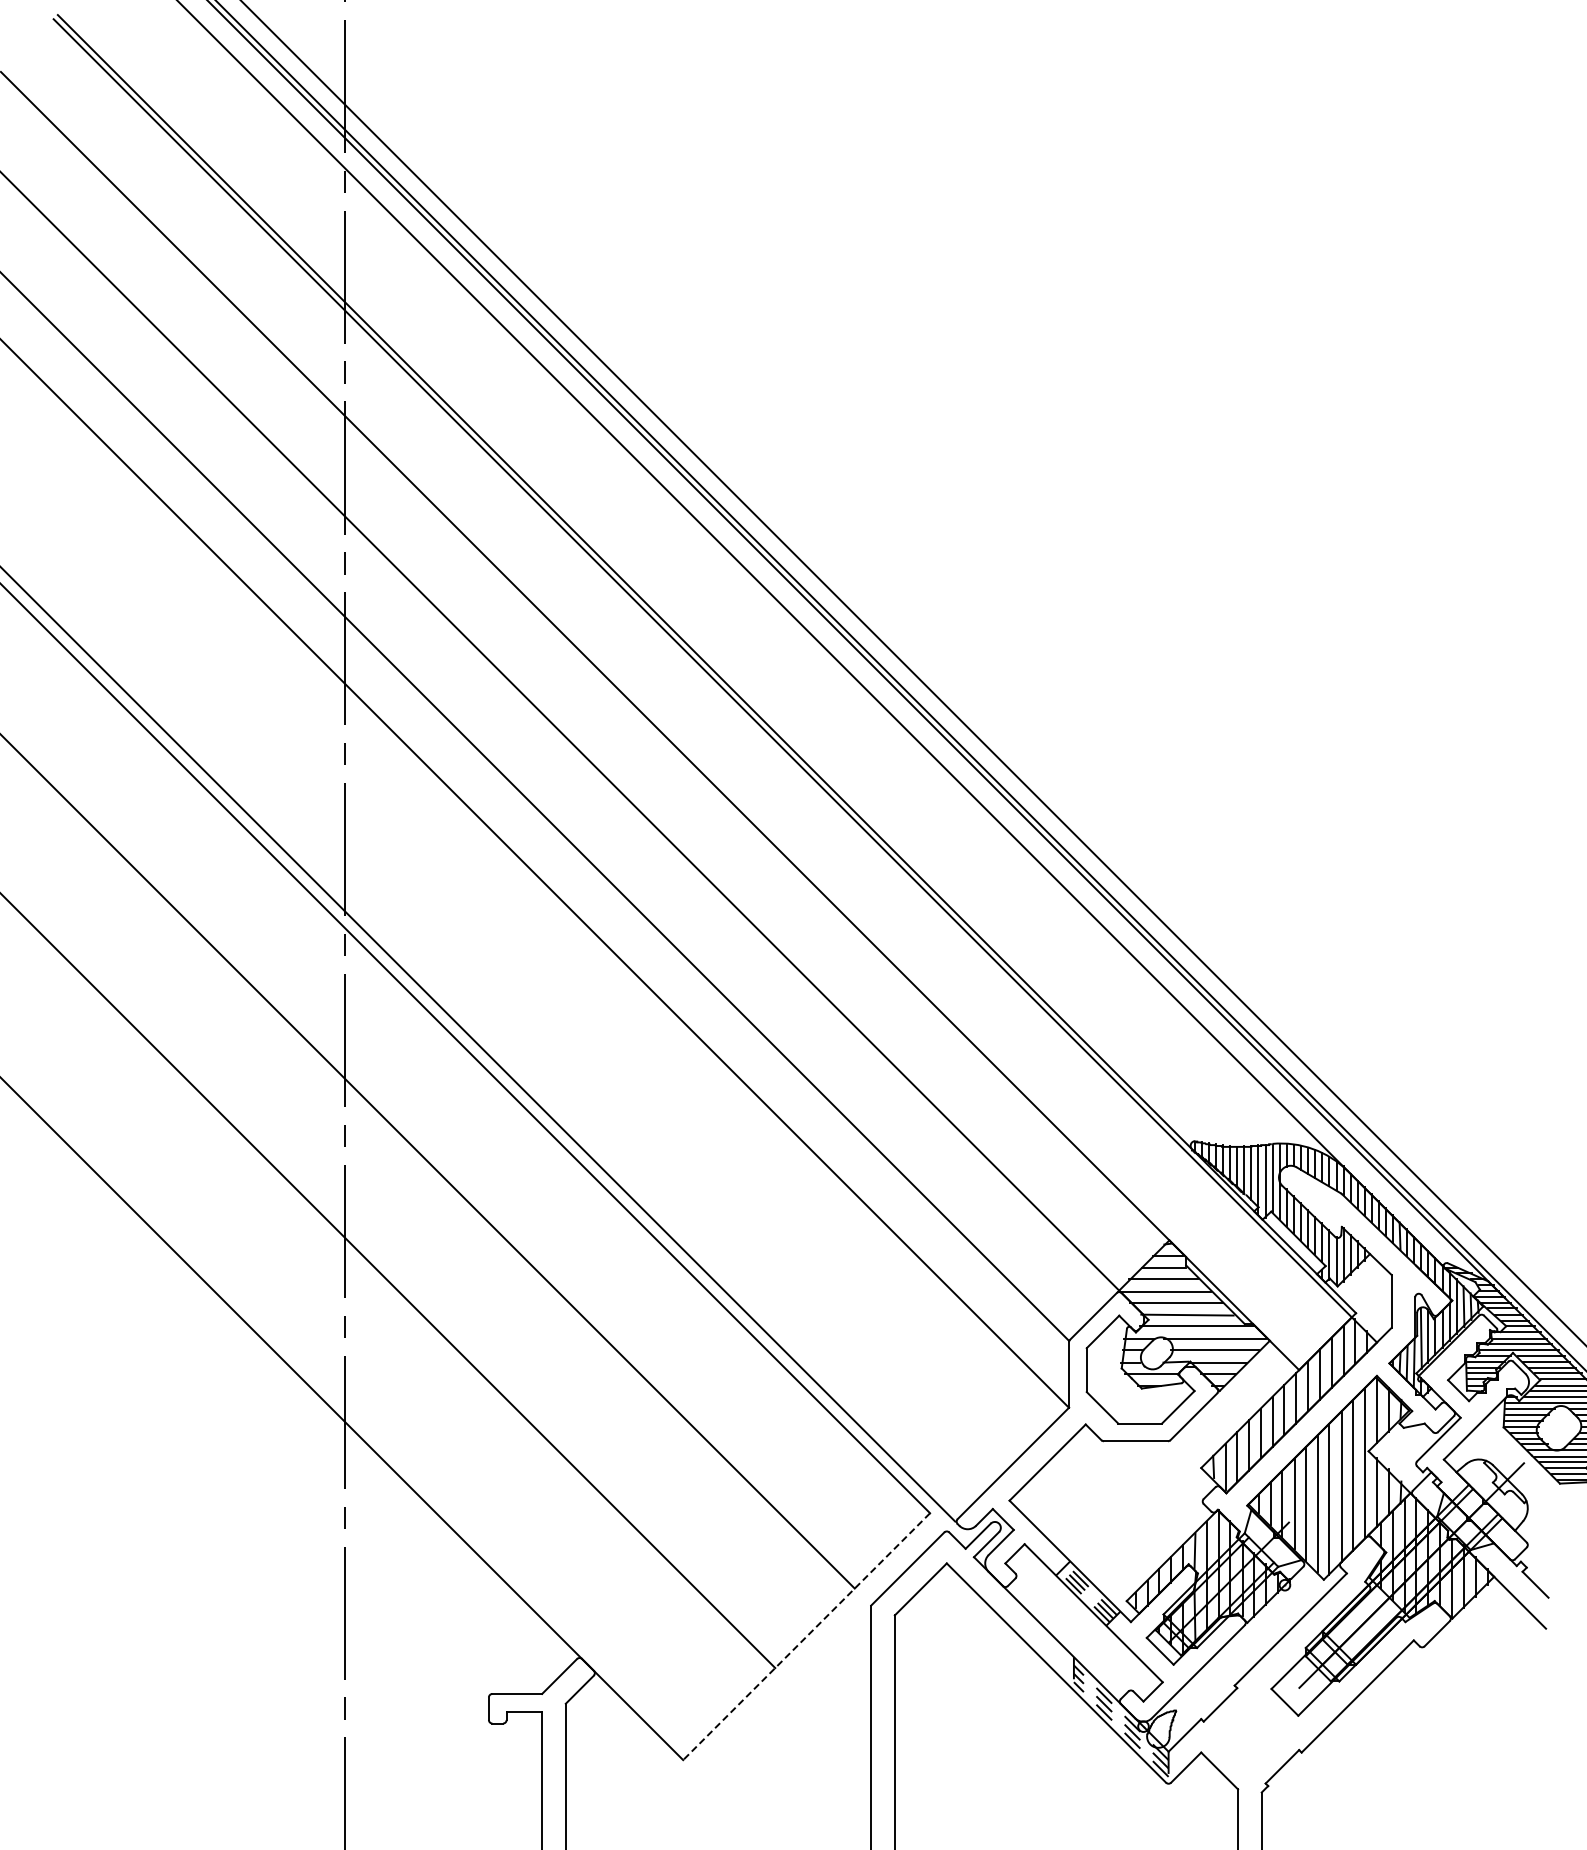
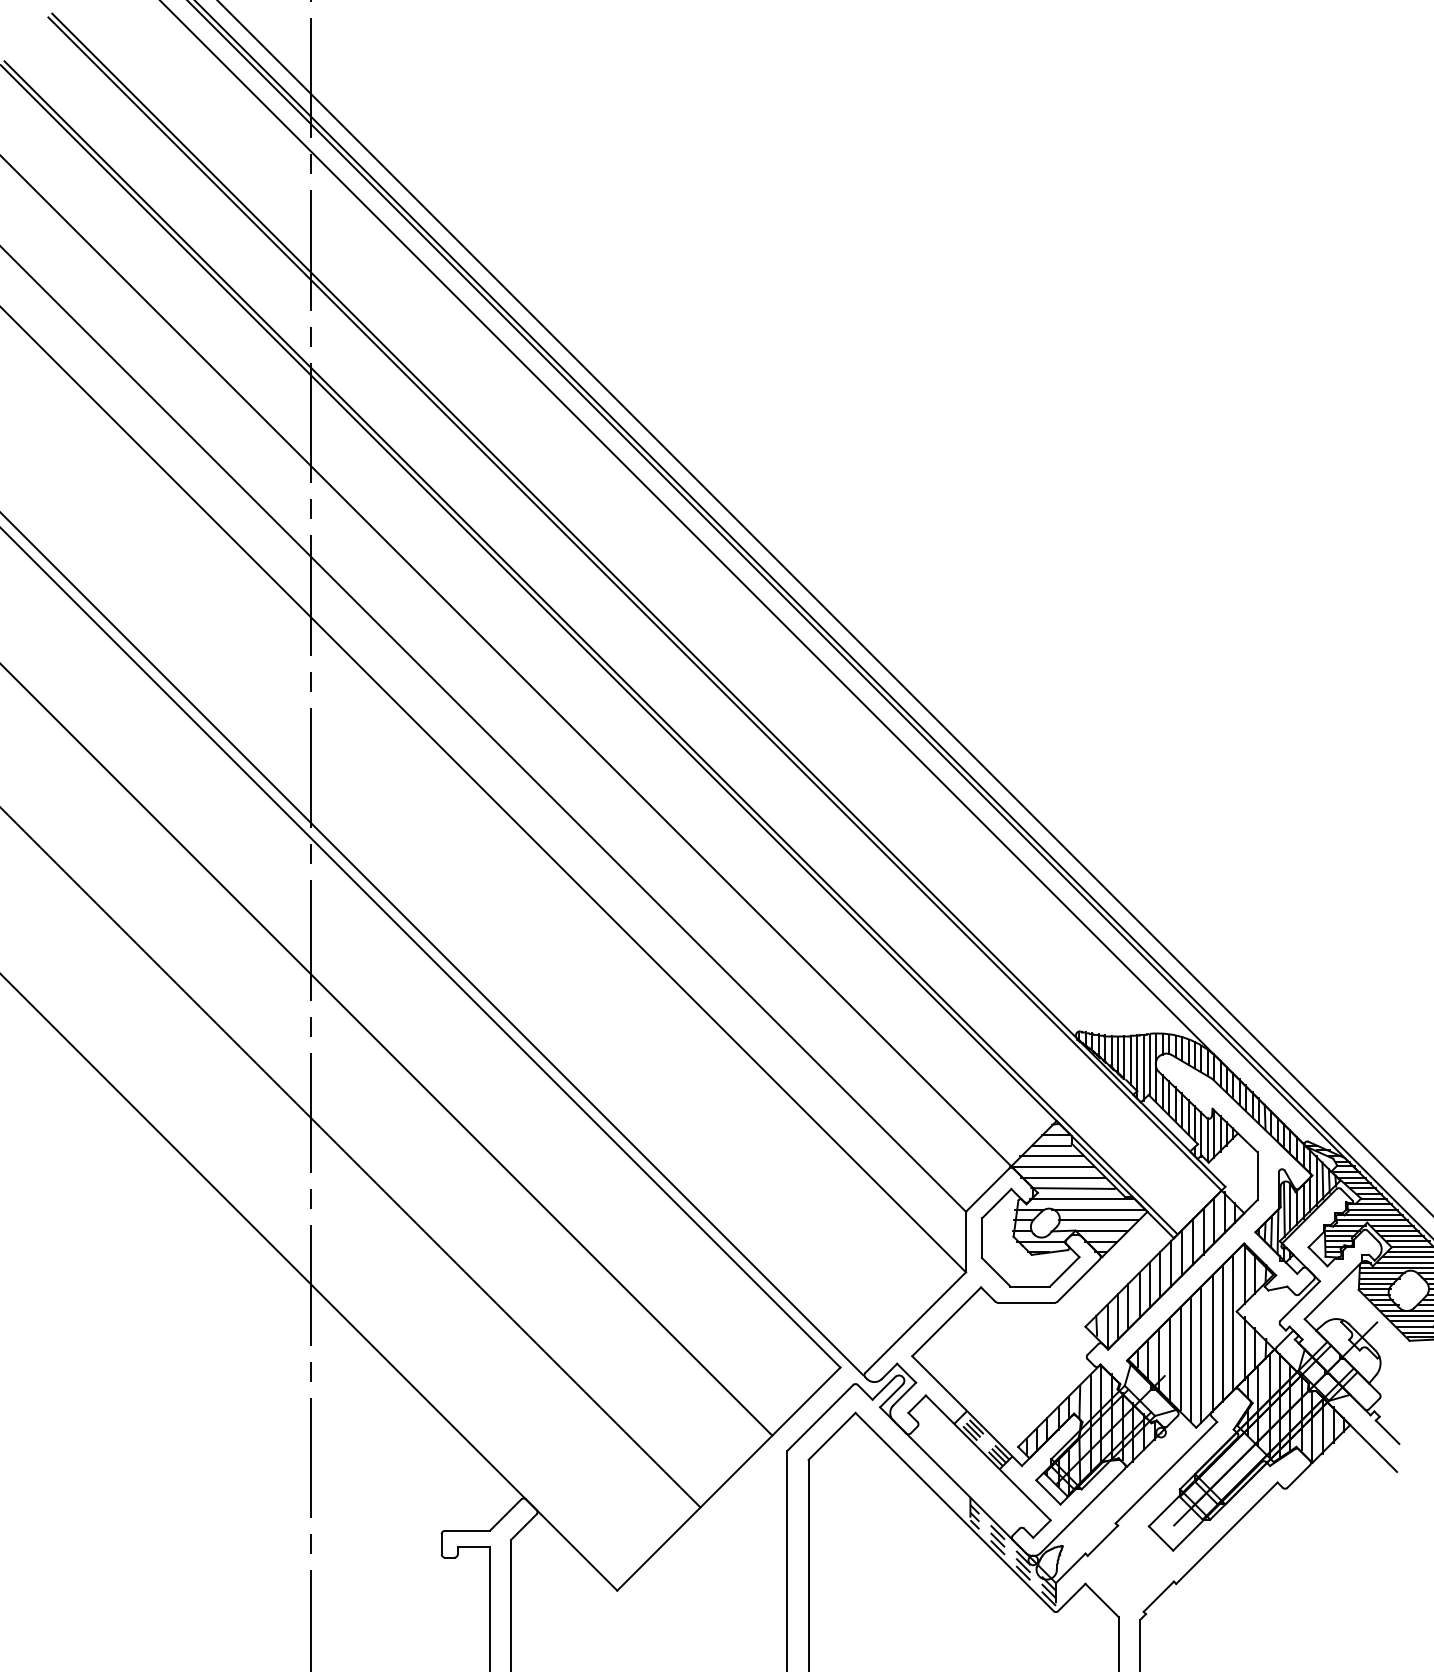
line: (654, 716) -> (591, 647), added
line: (806, 1636) -> (728, 1478), dashed -> solid

